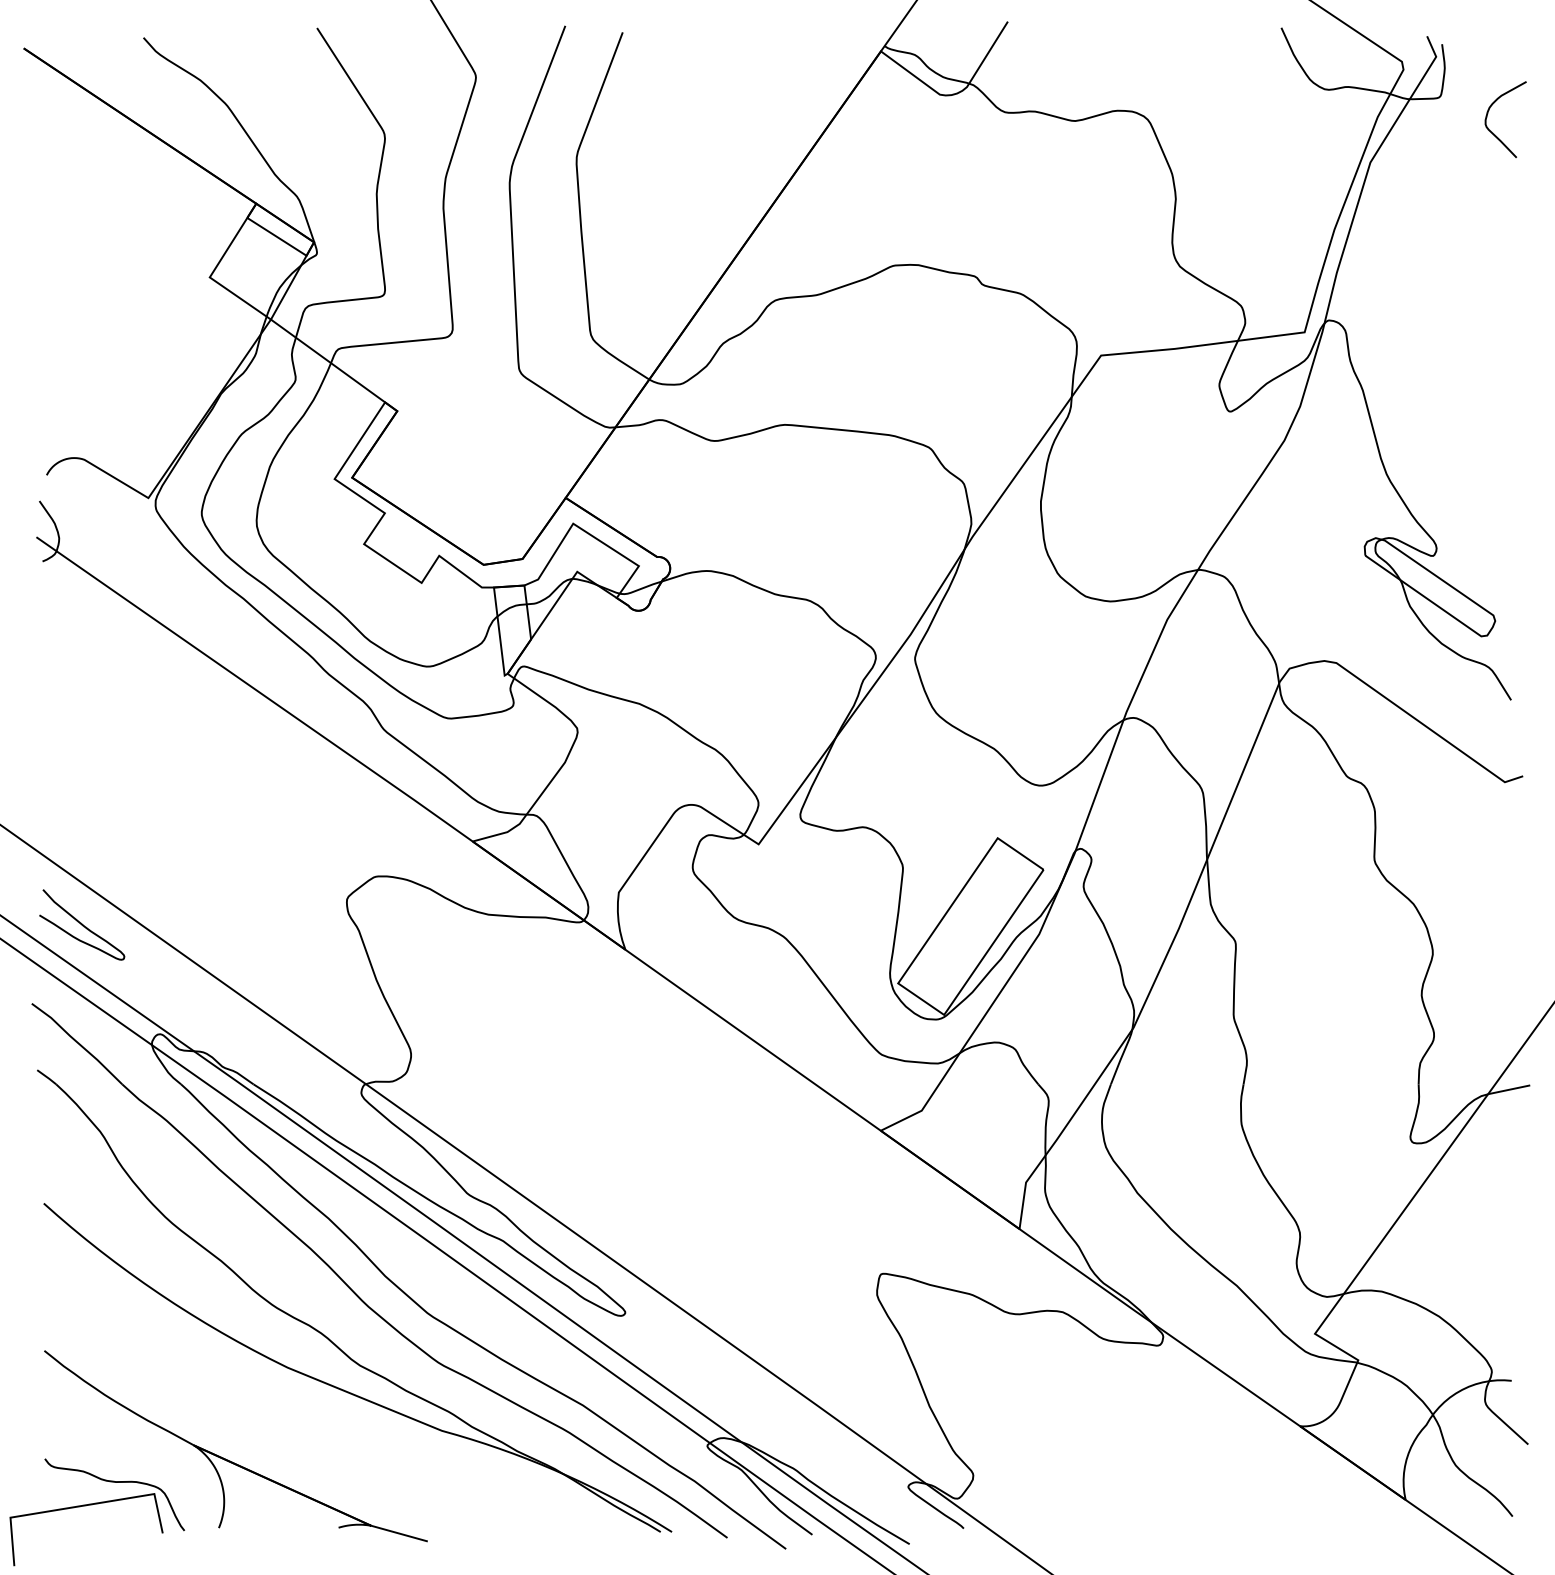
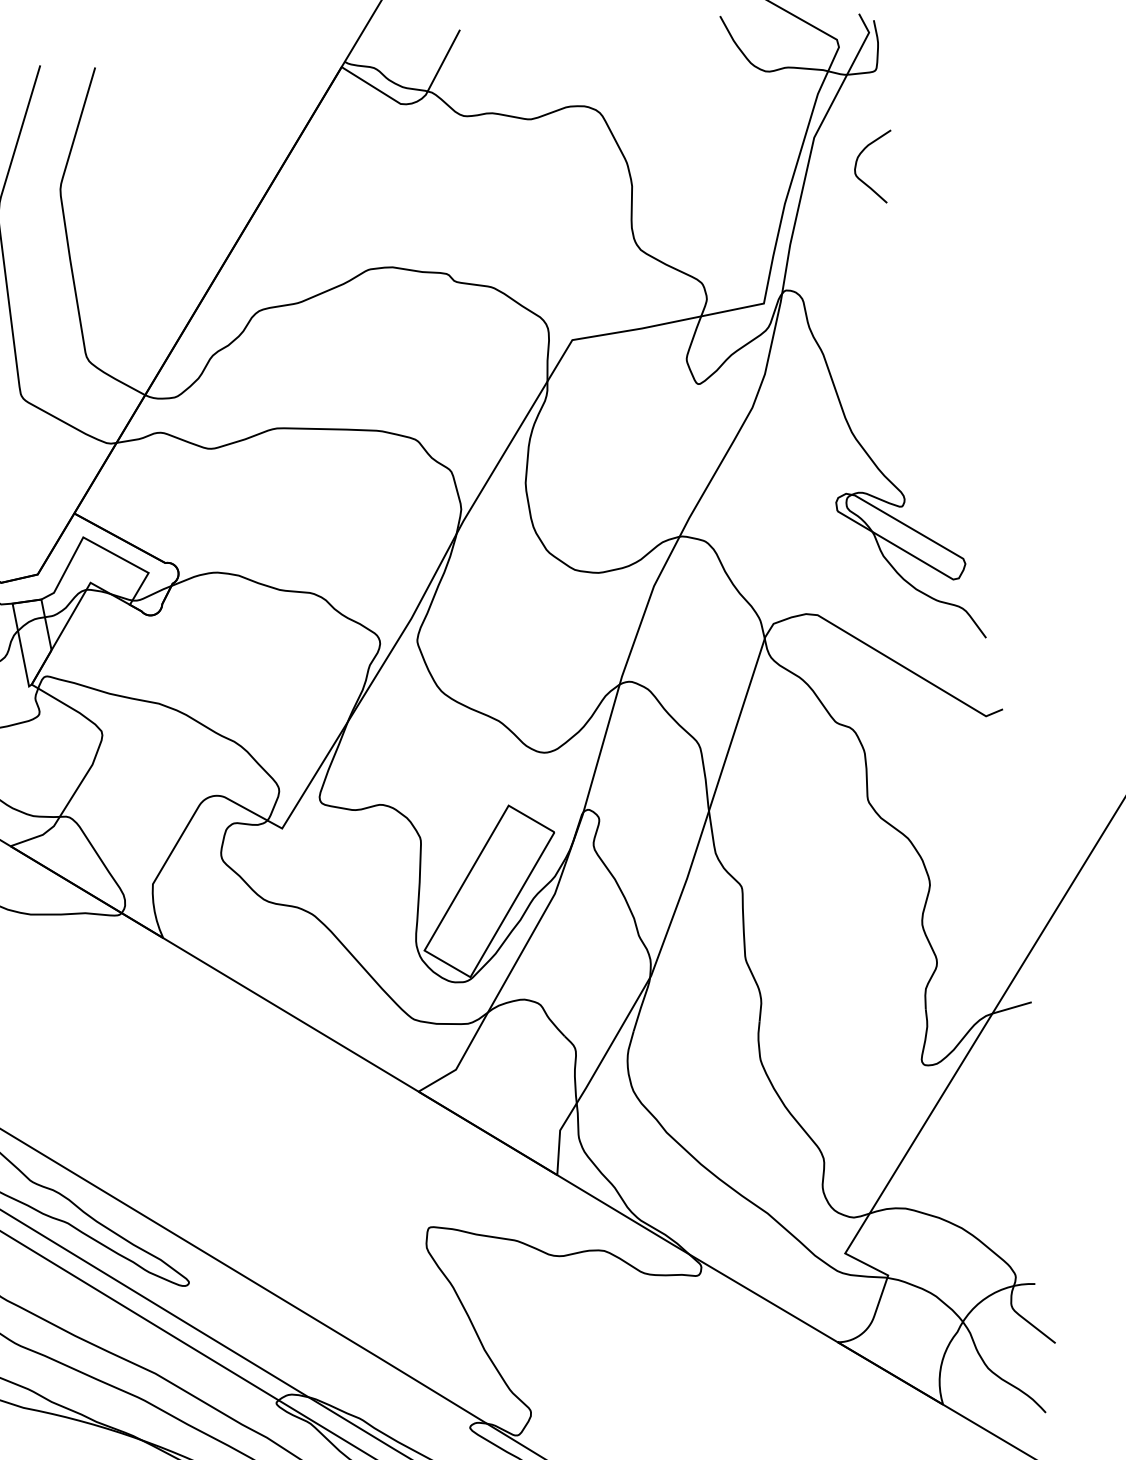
curve: (1493, 132) -> (863, 180), moved

